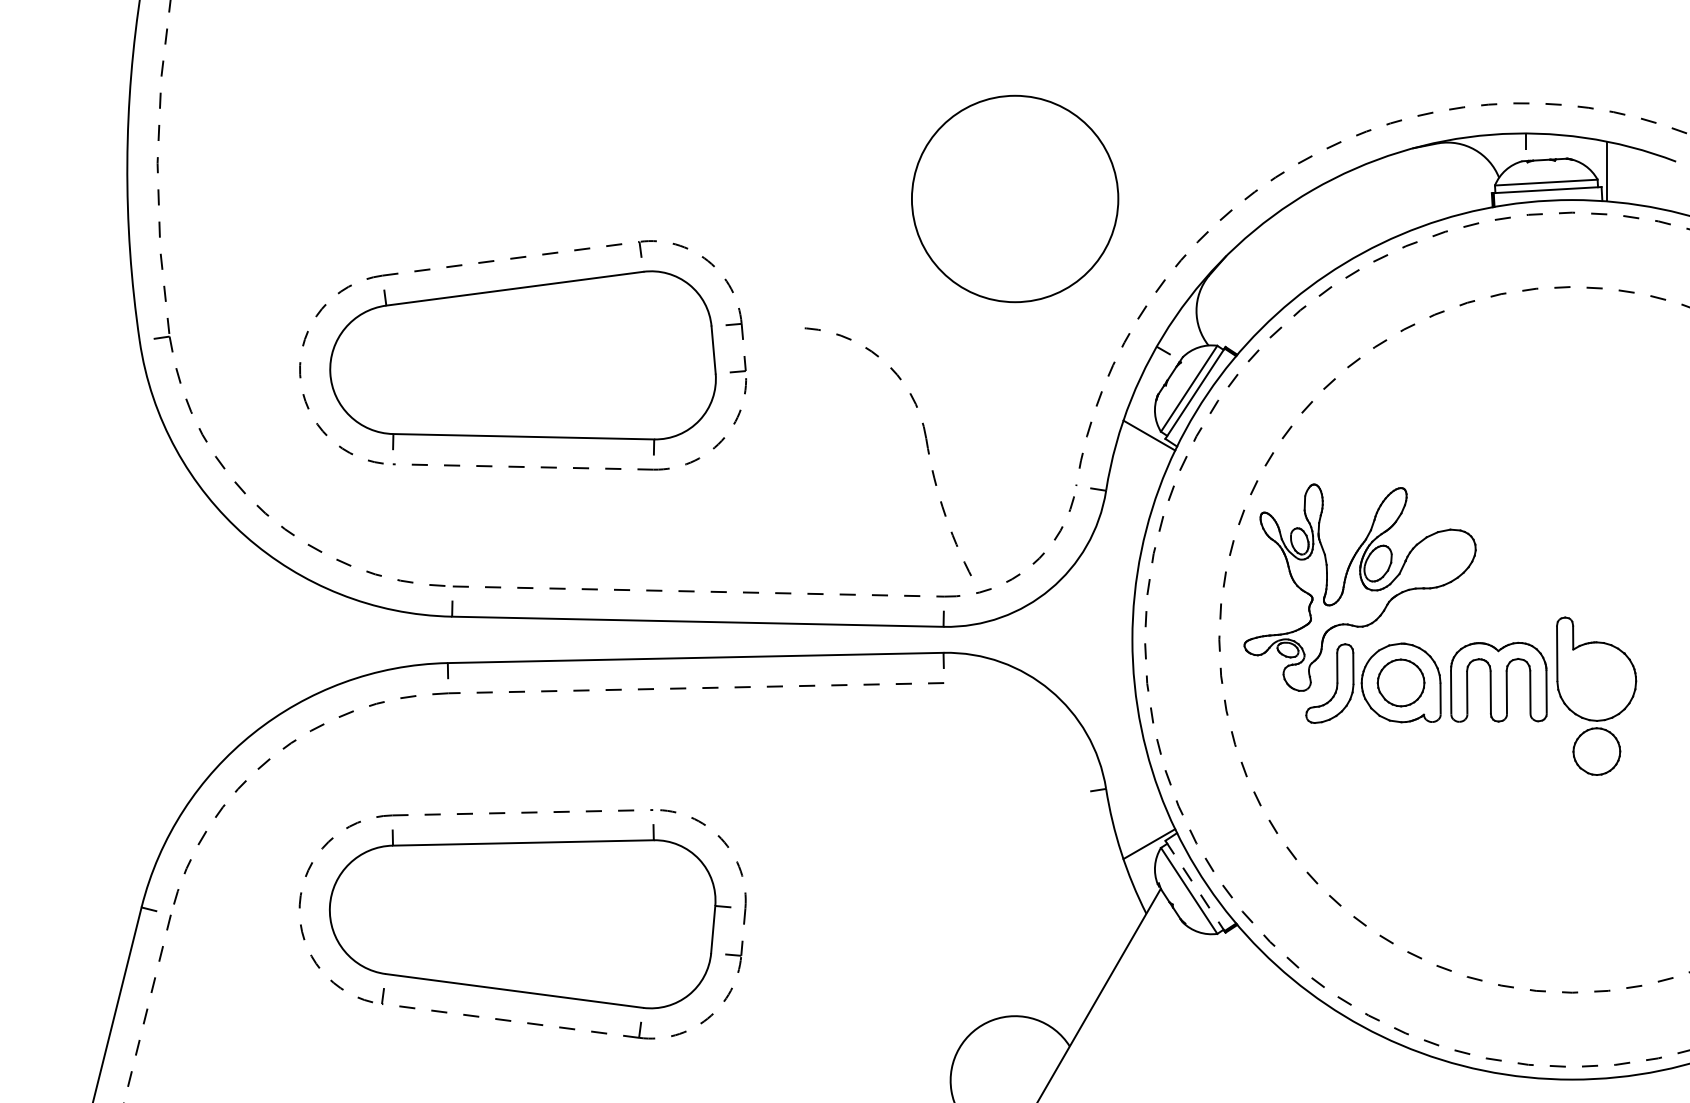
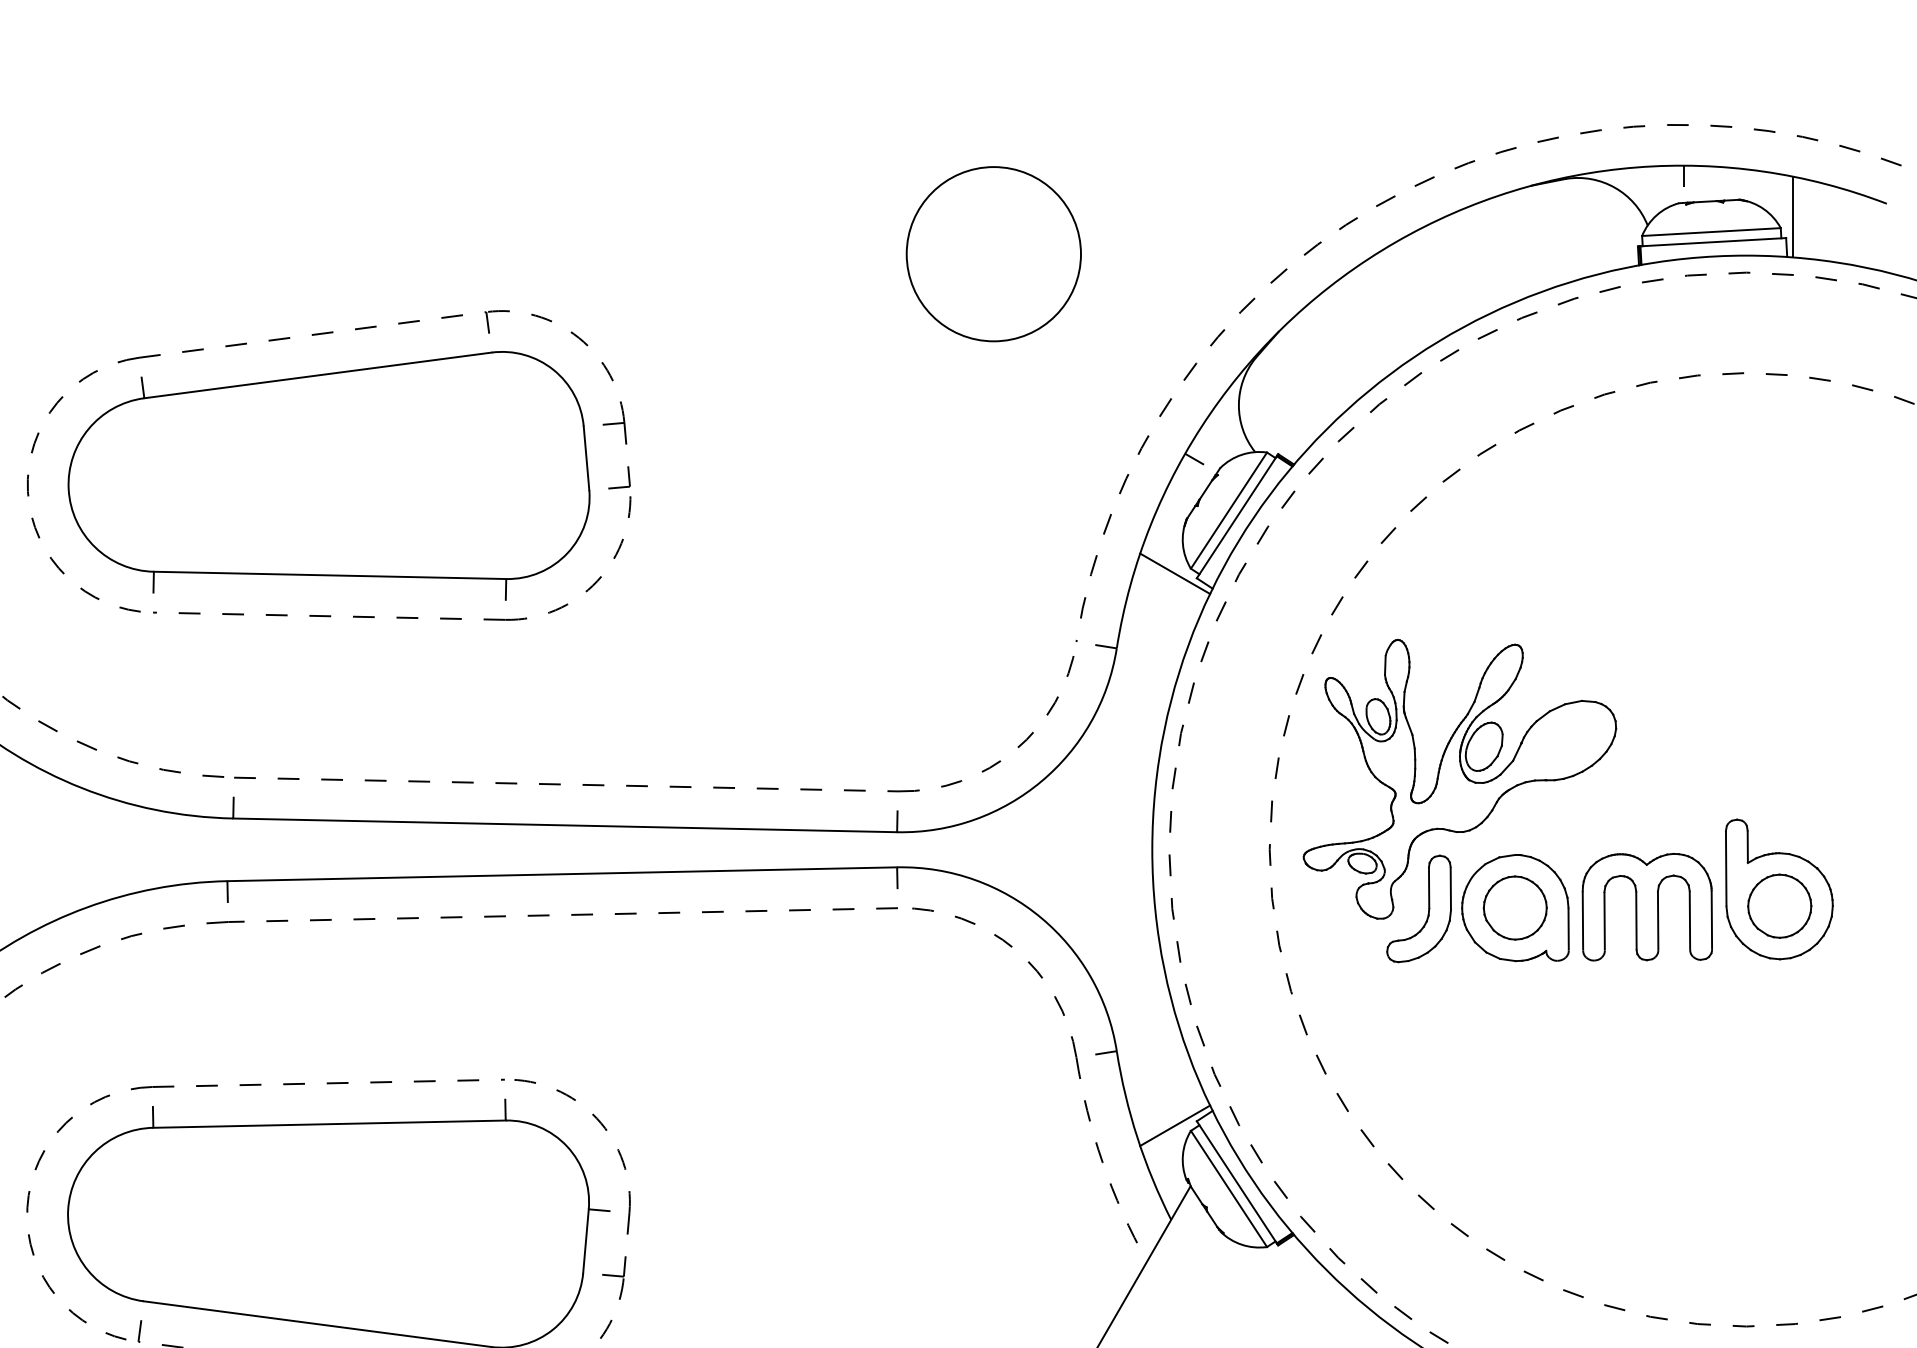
circle: (1014, 198) -> (992, 253), size x0.62
part: (926, 447) -> (1076, 1069), moved
part: (1596, 751) -> (1779, 906), moved
line: (1195, 886) -> (1237, 1183), dashed -> solid

